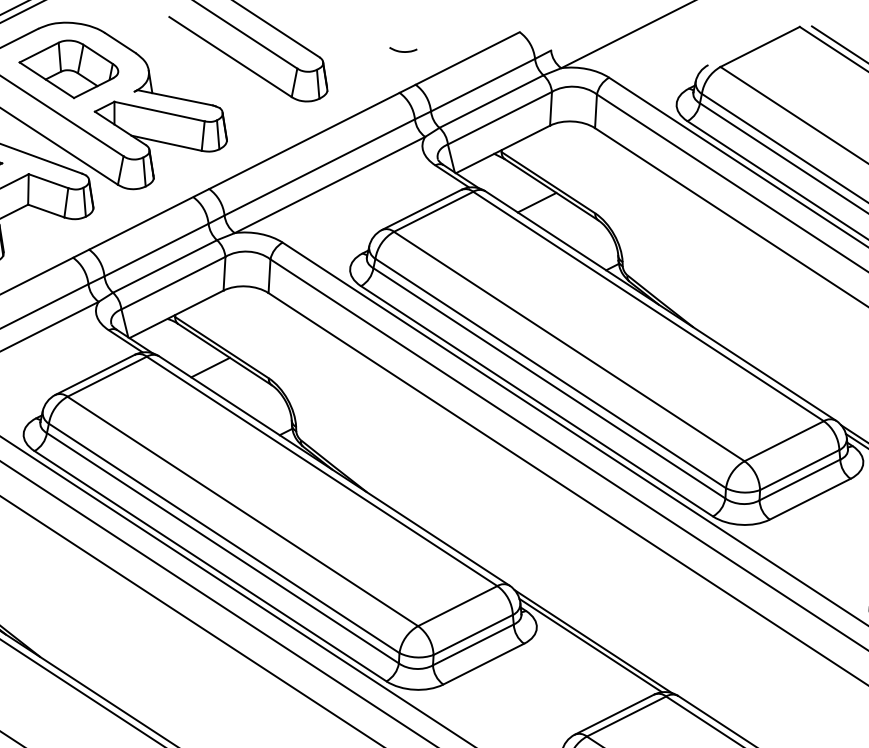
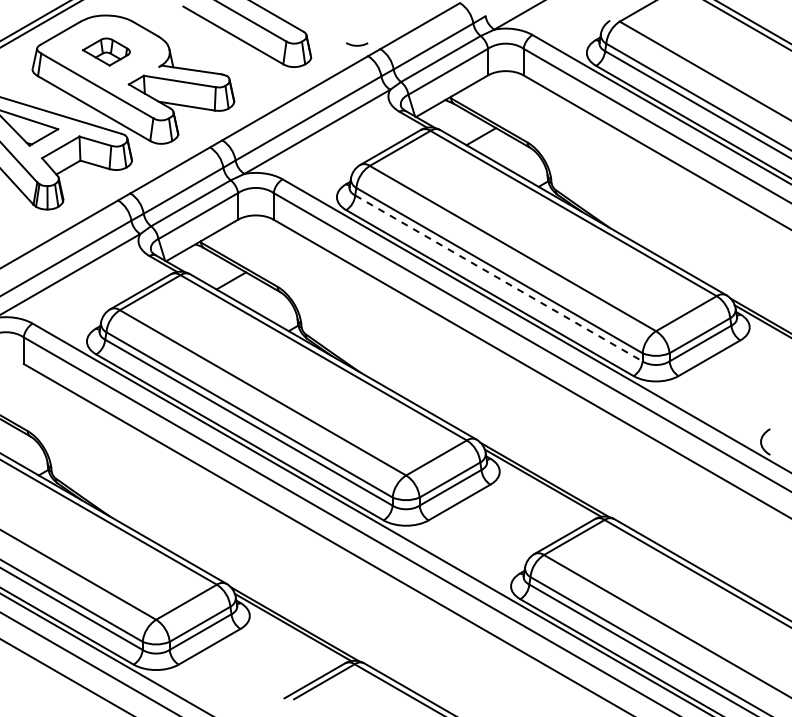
curve: (403, 50) -> (357, 44), moved
part: (68, 68) -> (106, 51), size x0.6
line: (548, 383) -> (498, 278), solid -> dashed

